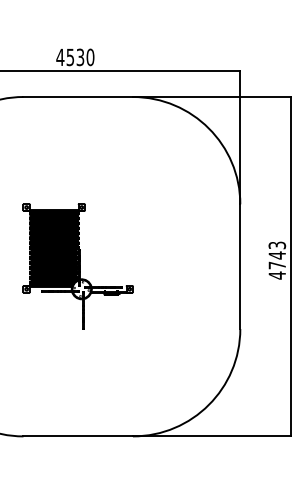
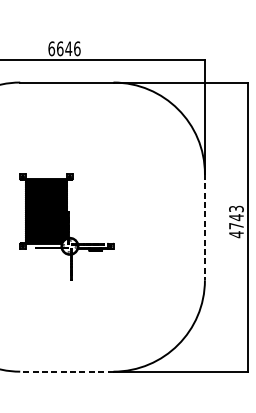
text: (75, 57) -> (64, 48), 4530 -> 6646
line: (240, 267) -> (205, 227), solid -> dashed
line: (78, 436) -> (67, 371), solid -> dashed

